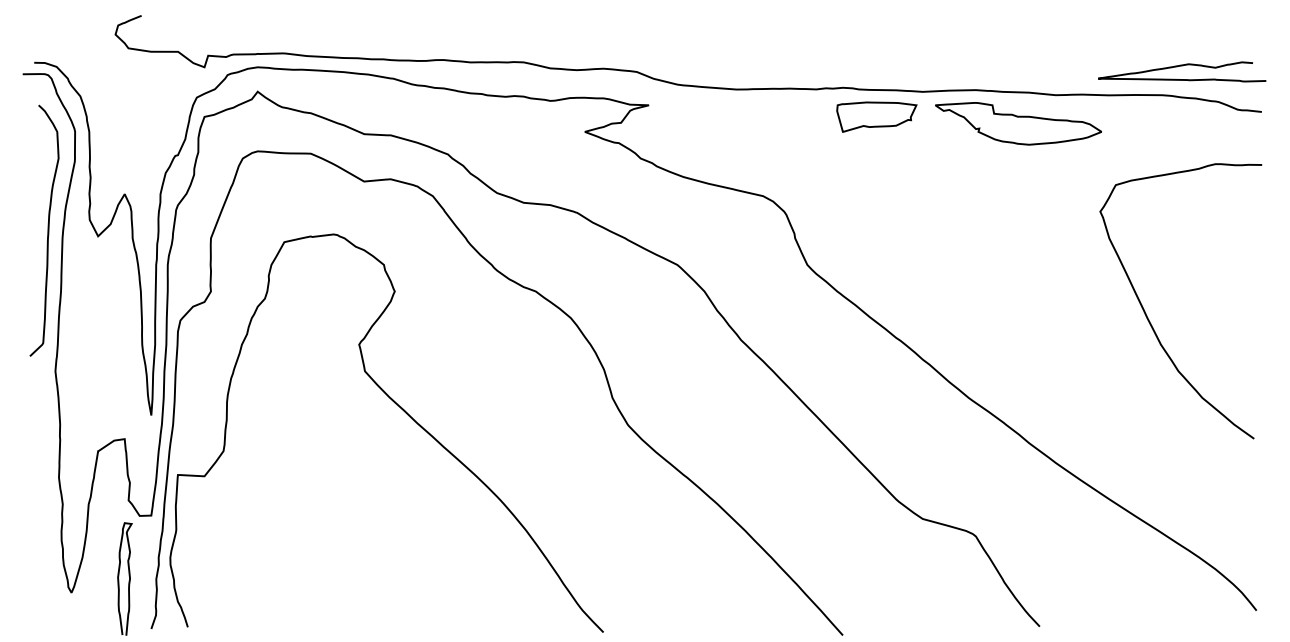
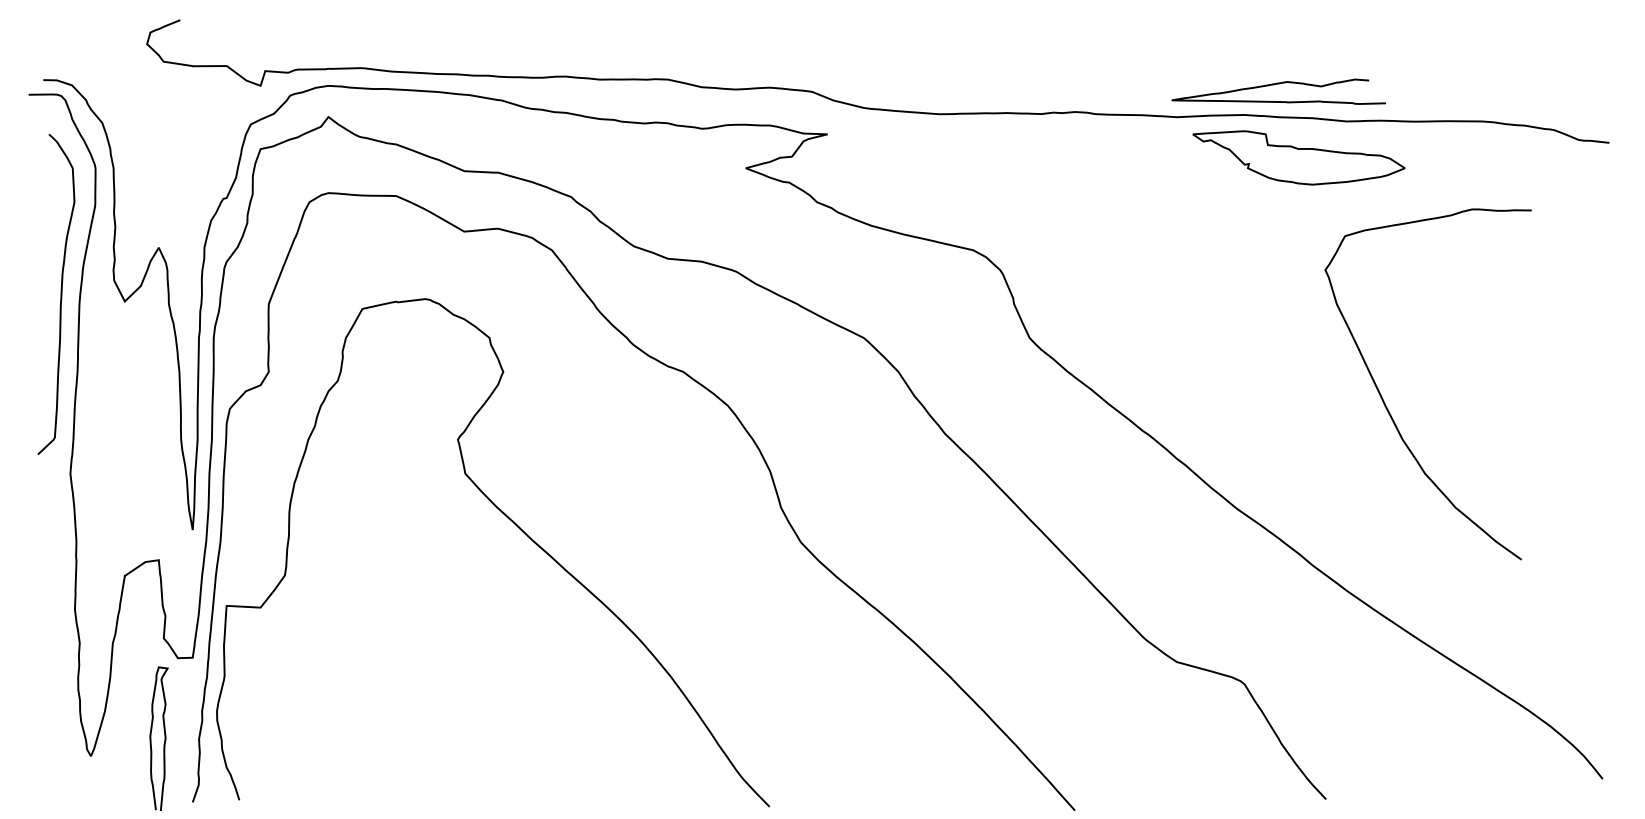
curve: (1181, 66) -> (1278, 84), moved
part: (876, 117) -> (1117, 149), removed
curve: (1148, 317) -> (1386, 405), moved

